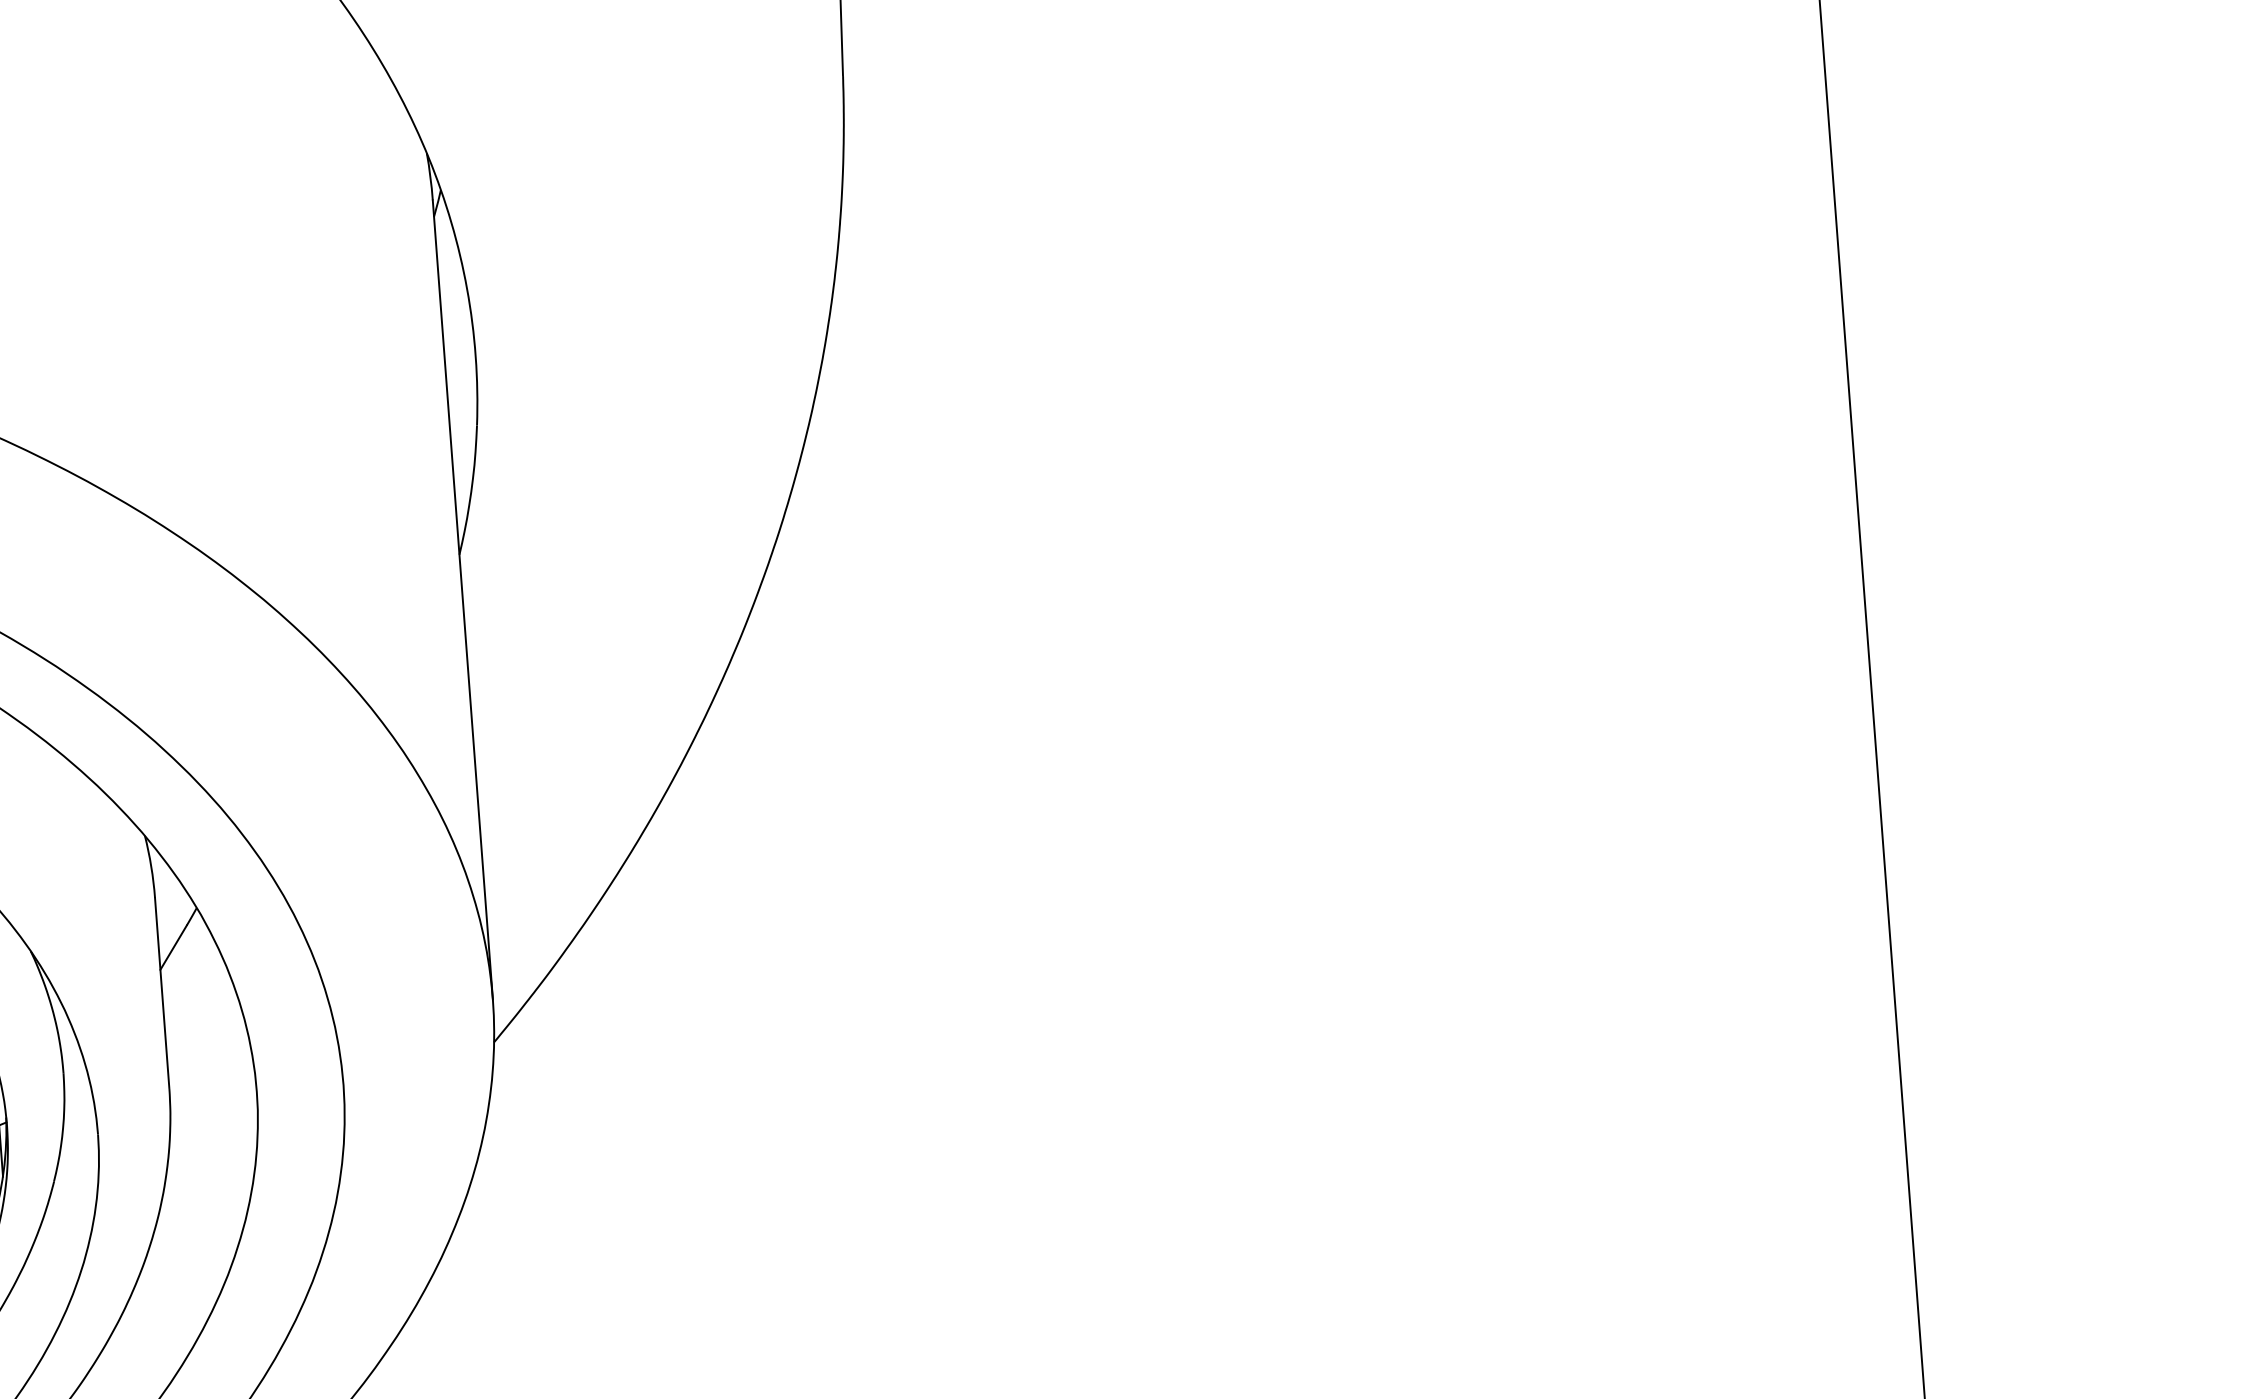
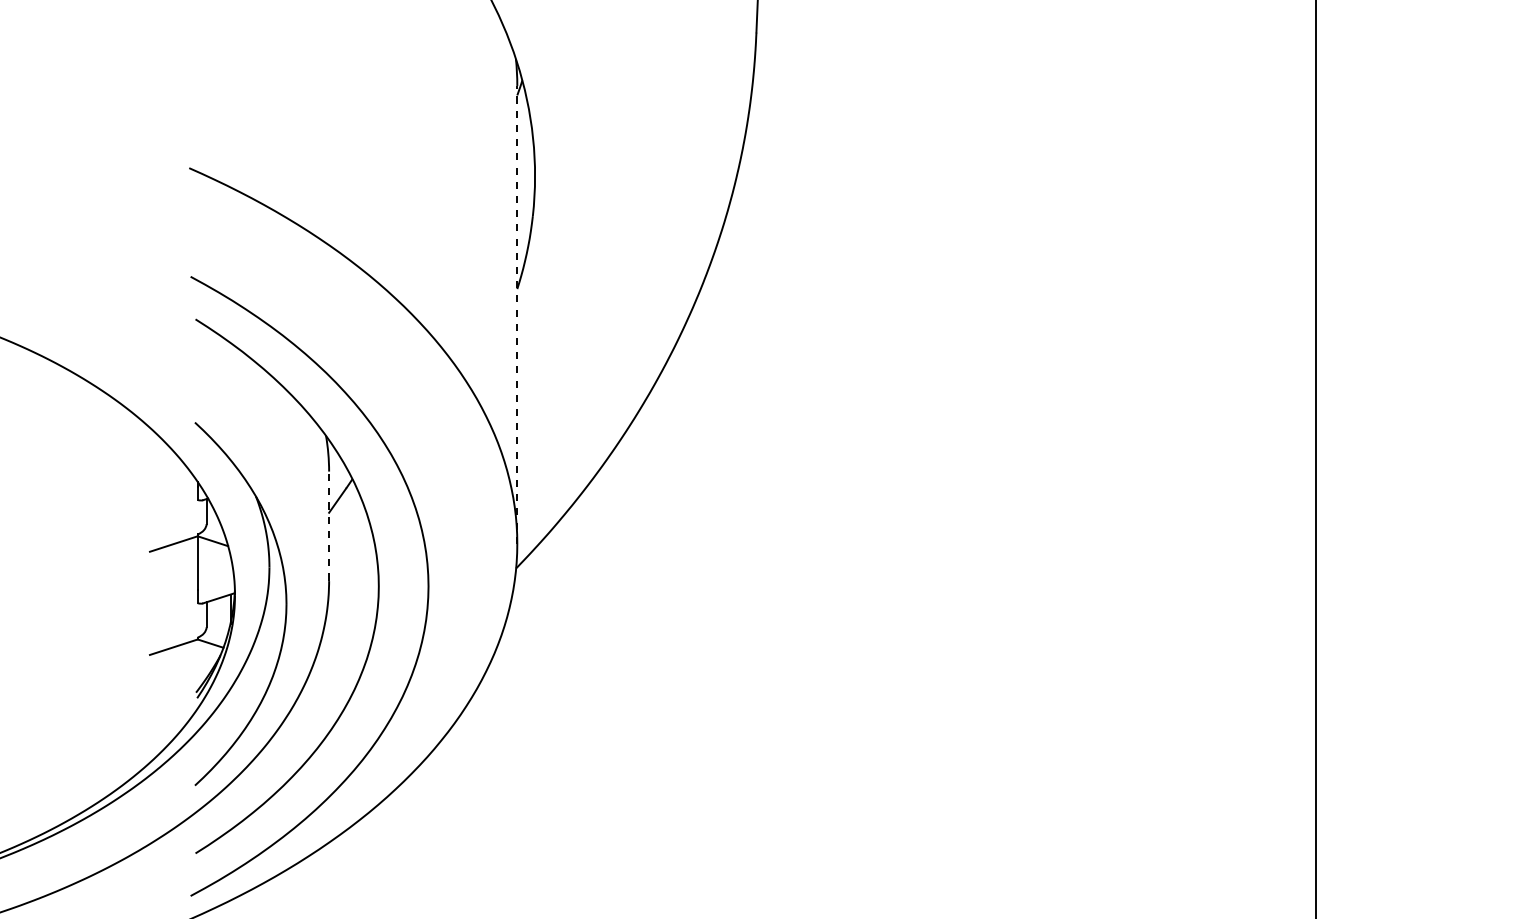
line: (463, 599) -> (517, 314), solid -> dashed
line: (162, 991) -> (329, 525), solid -> dashed

